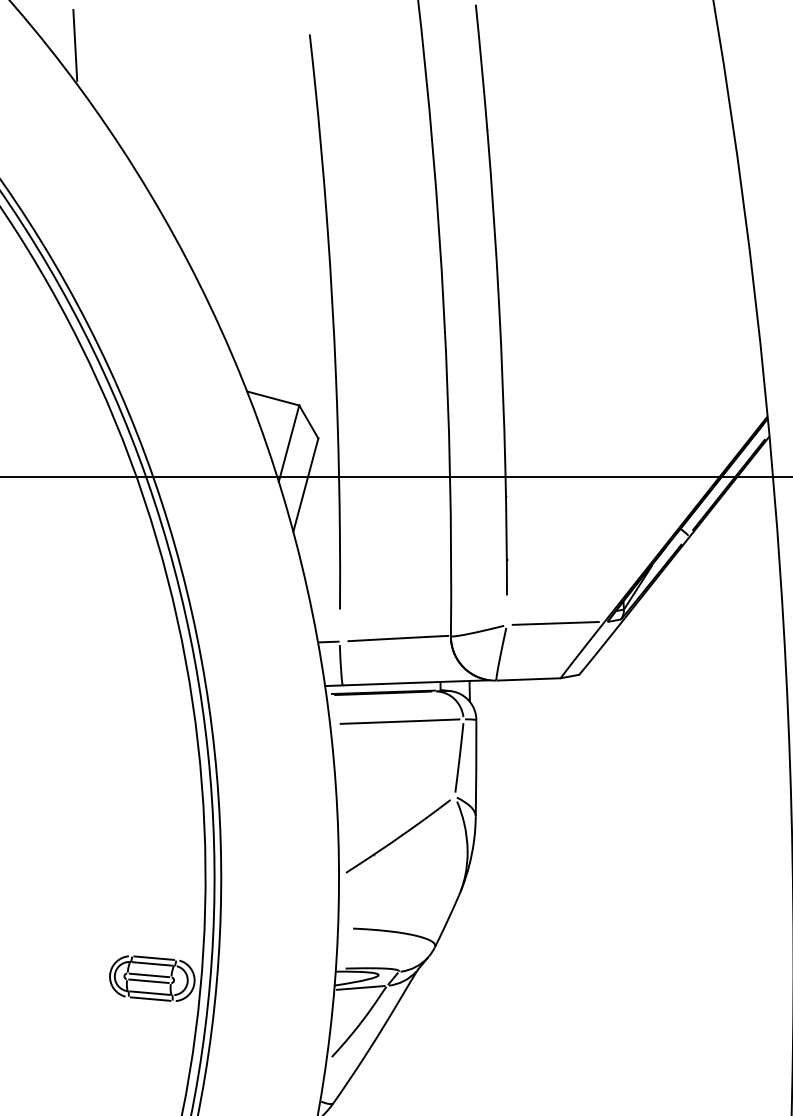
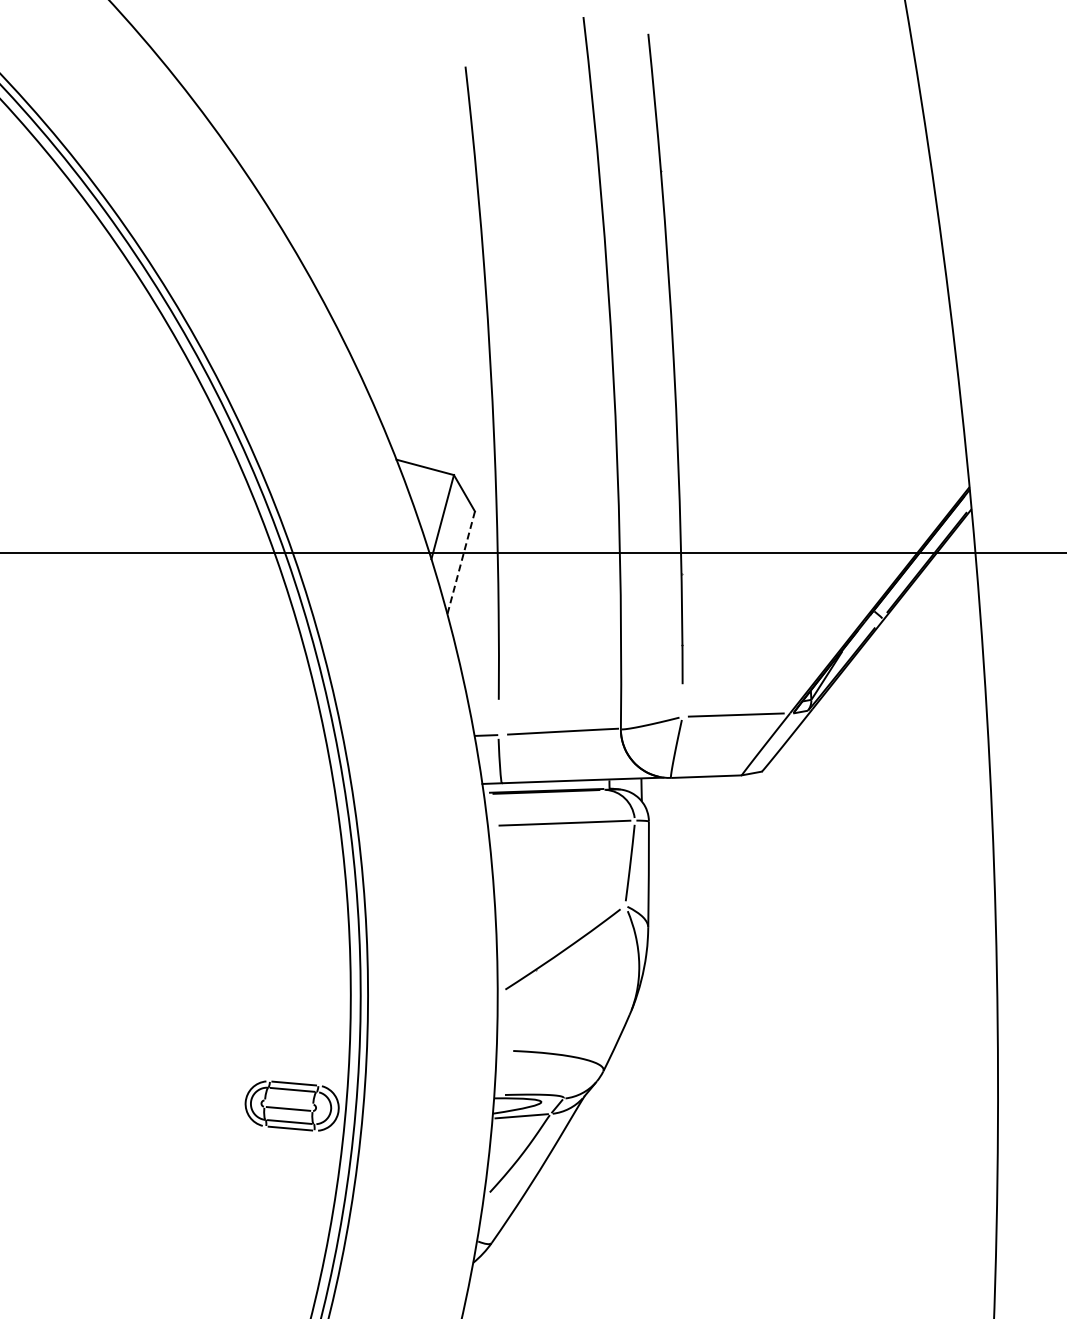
line: (75, 45) -> (207, 78), removed
line: (306, 485) -> (461, 563), solid -> dashed
line: (148, 975) -> (288, 1102), removed

